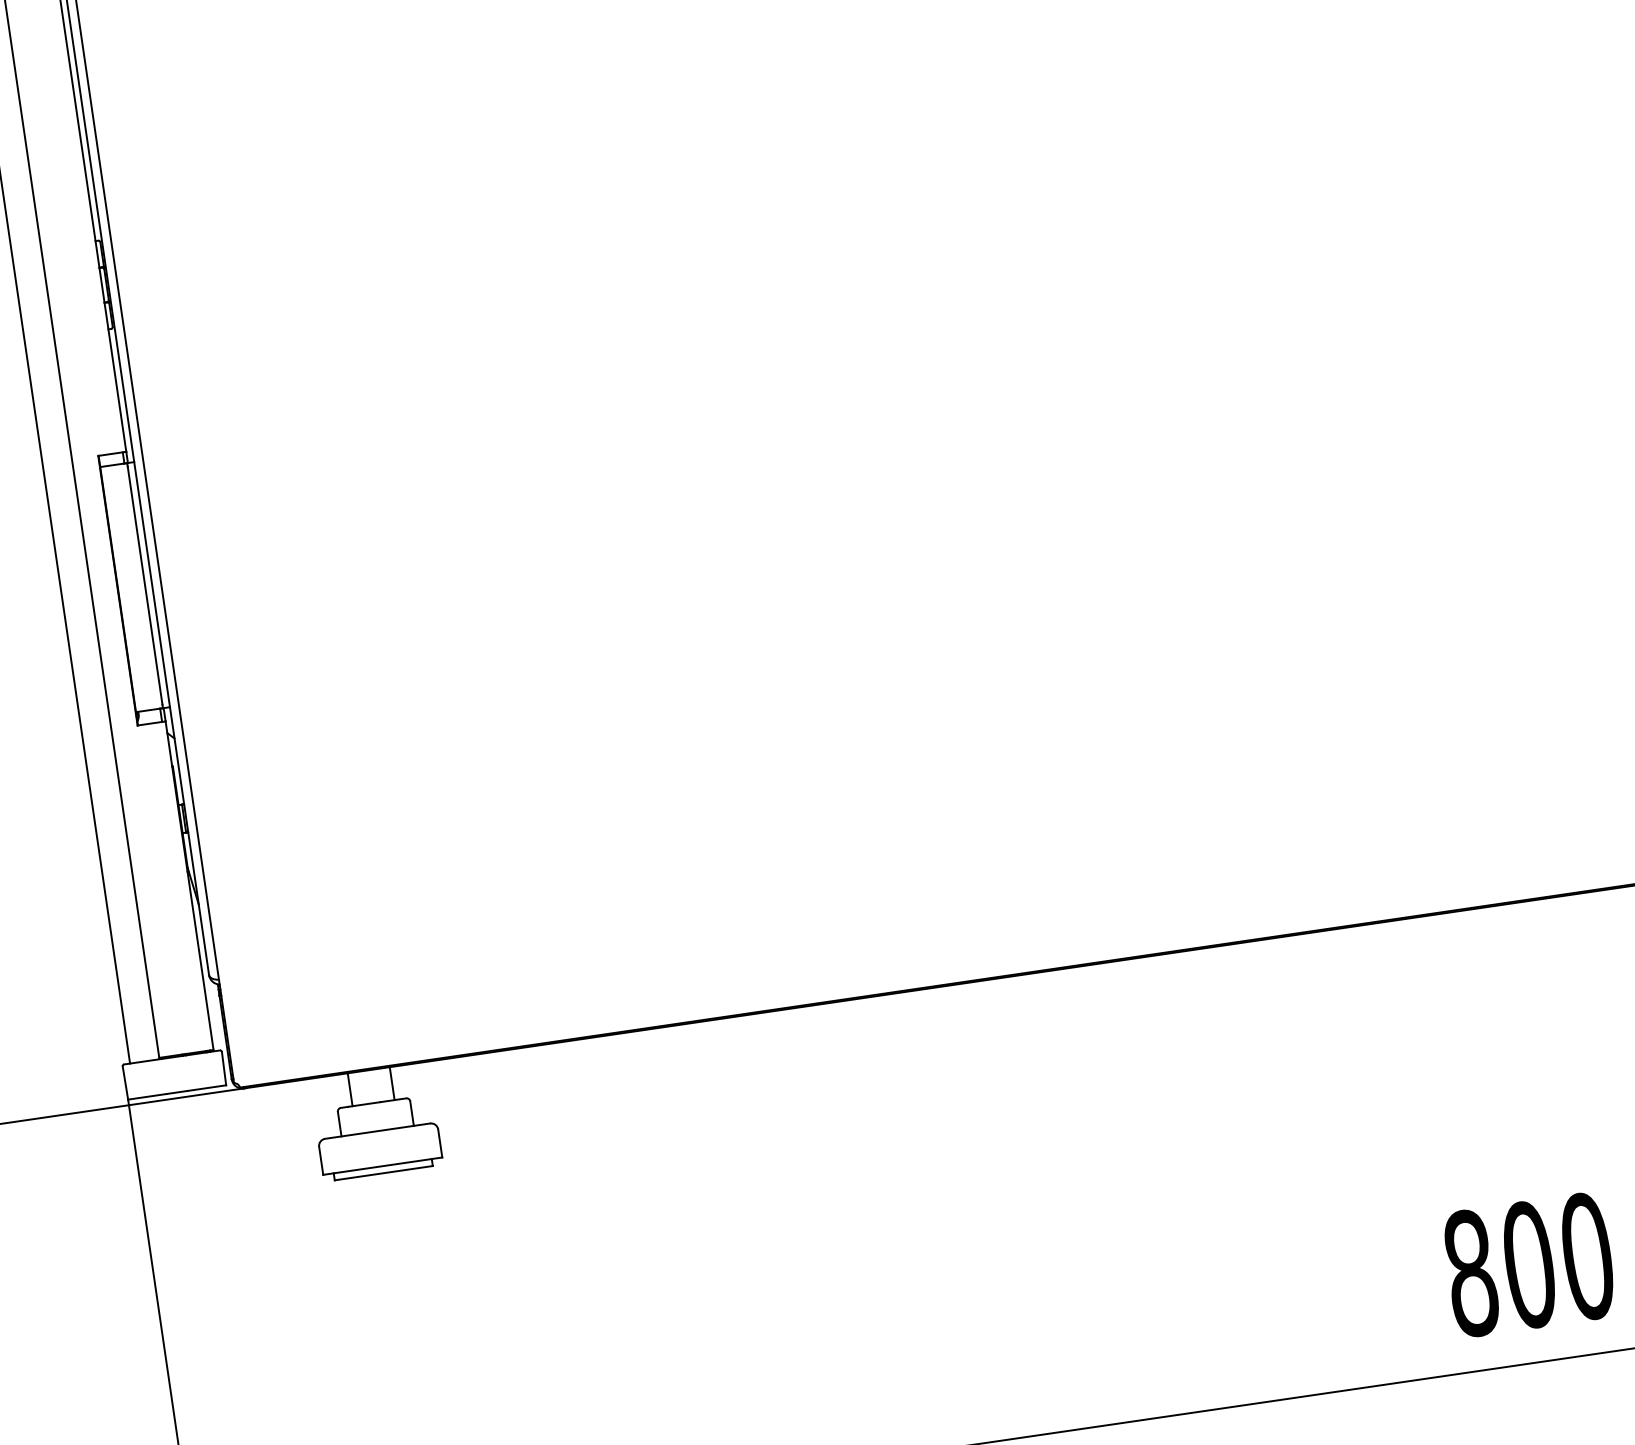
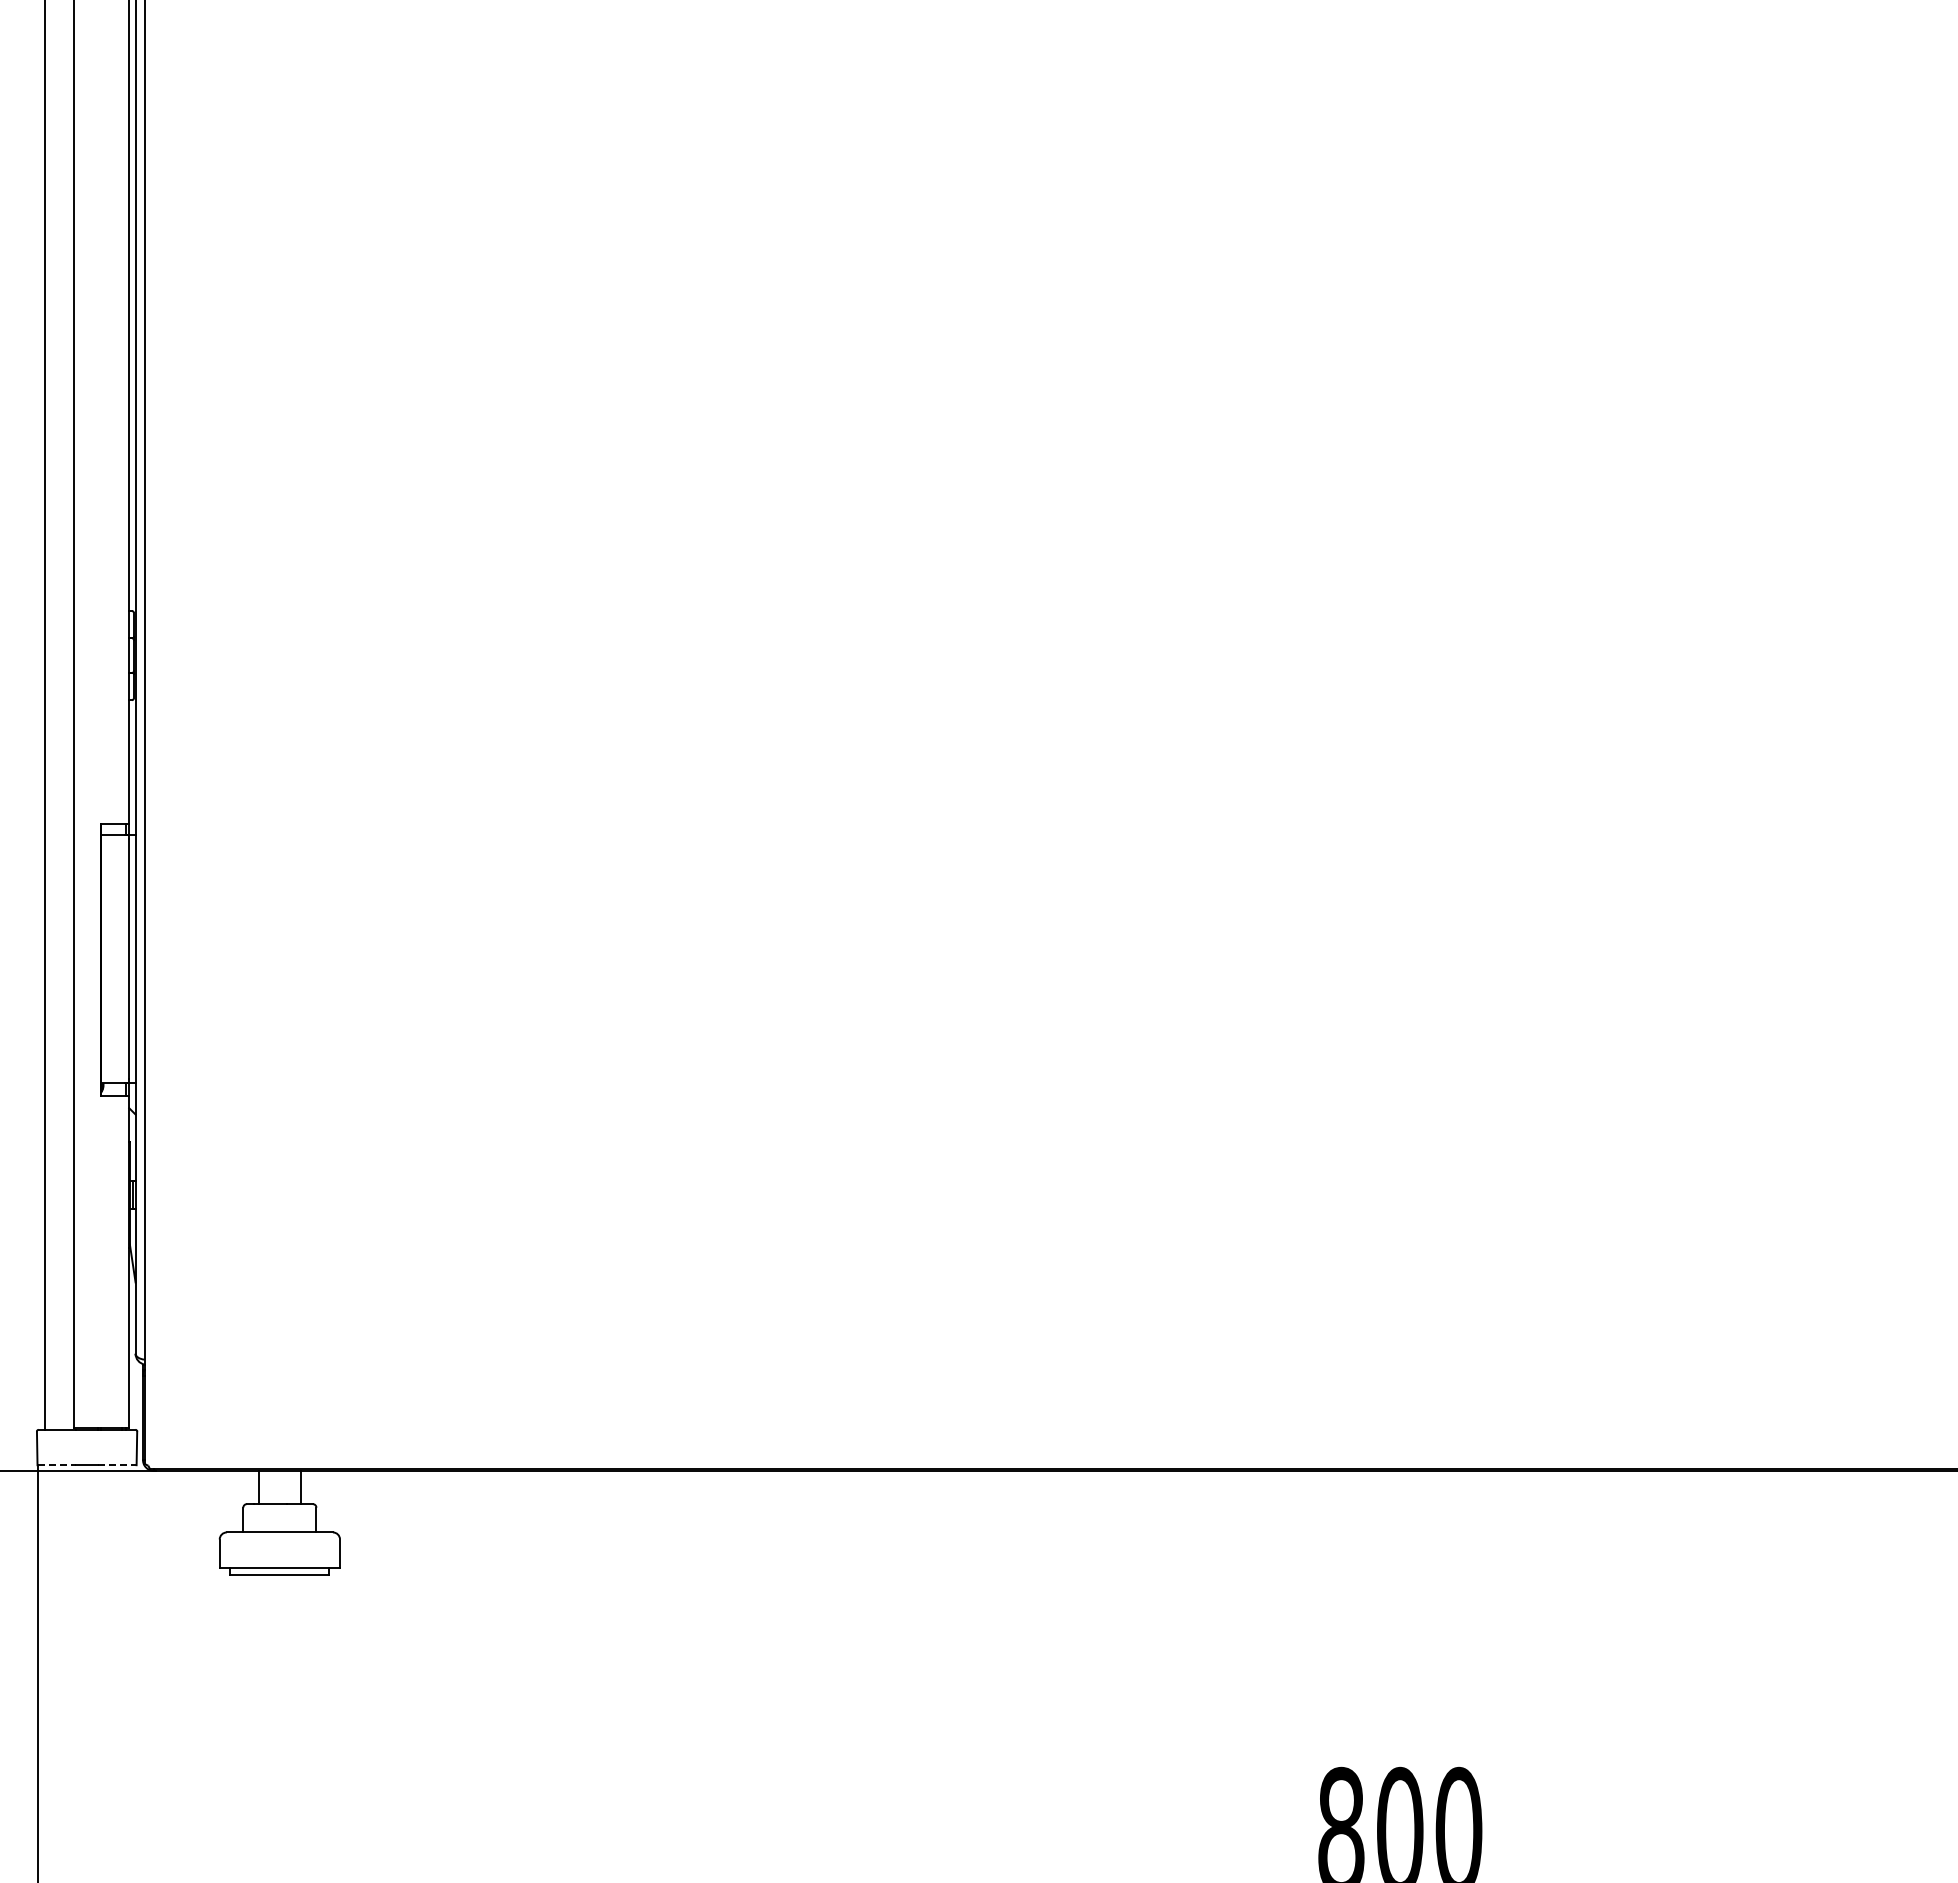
line: (207, 1088) -> (117, 1465), solid -> dashed
line: (147, 1097) -> (57, 1465), solid -> dashed

